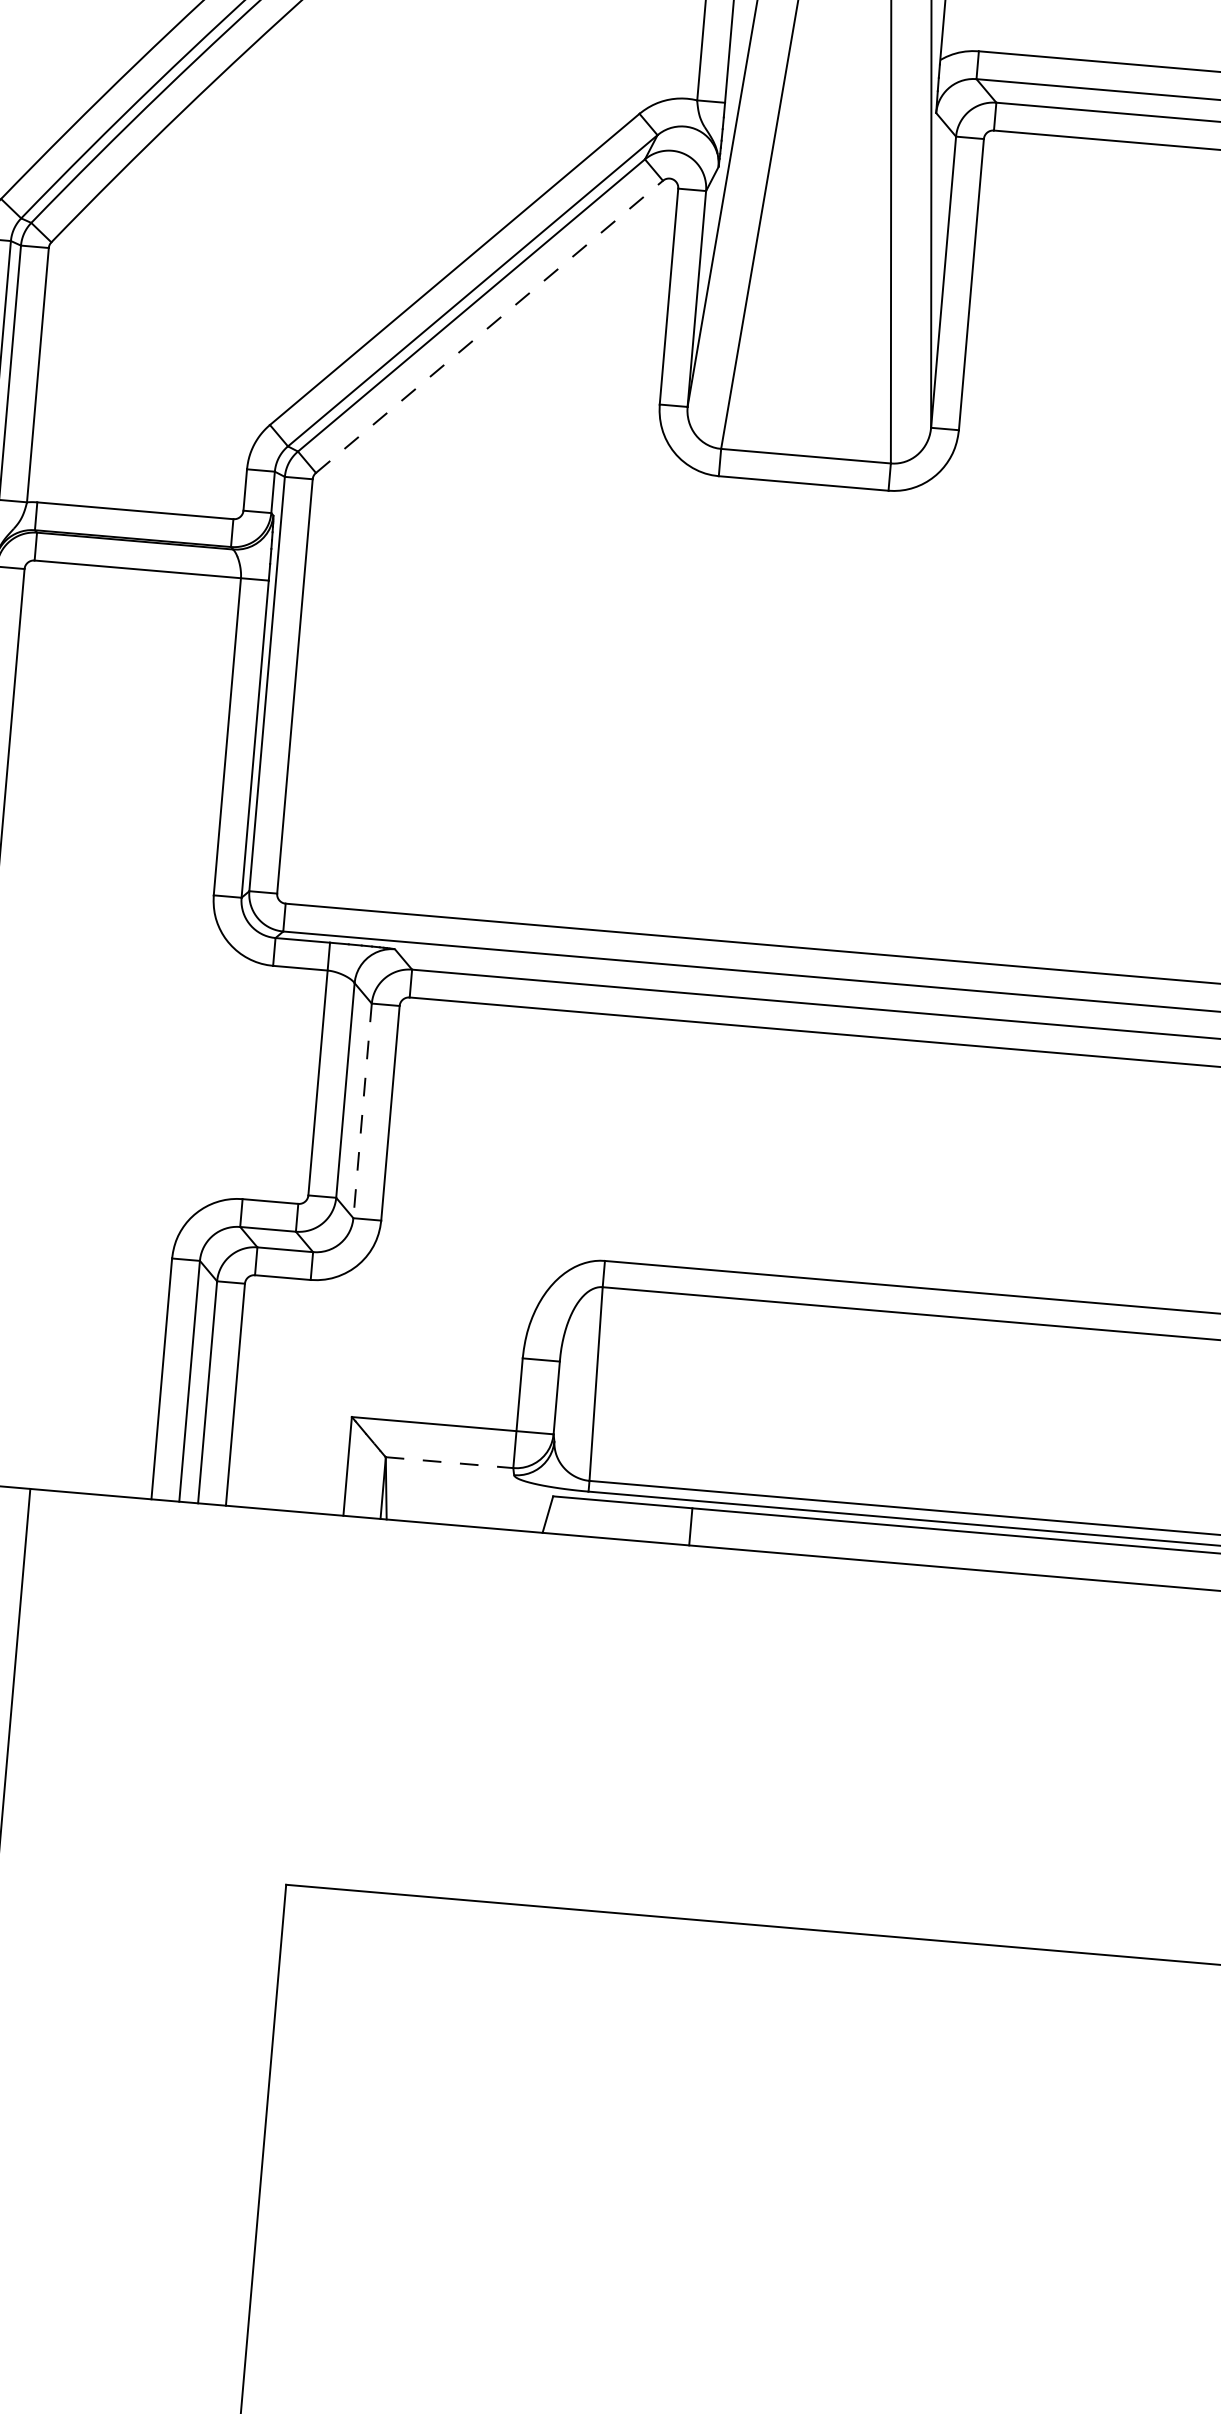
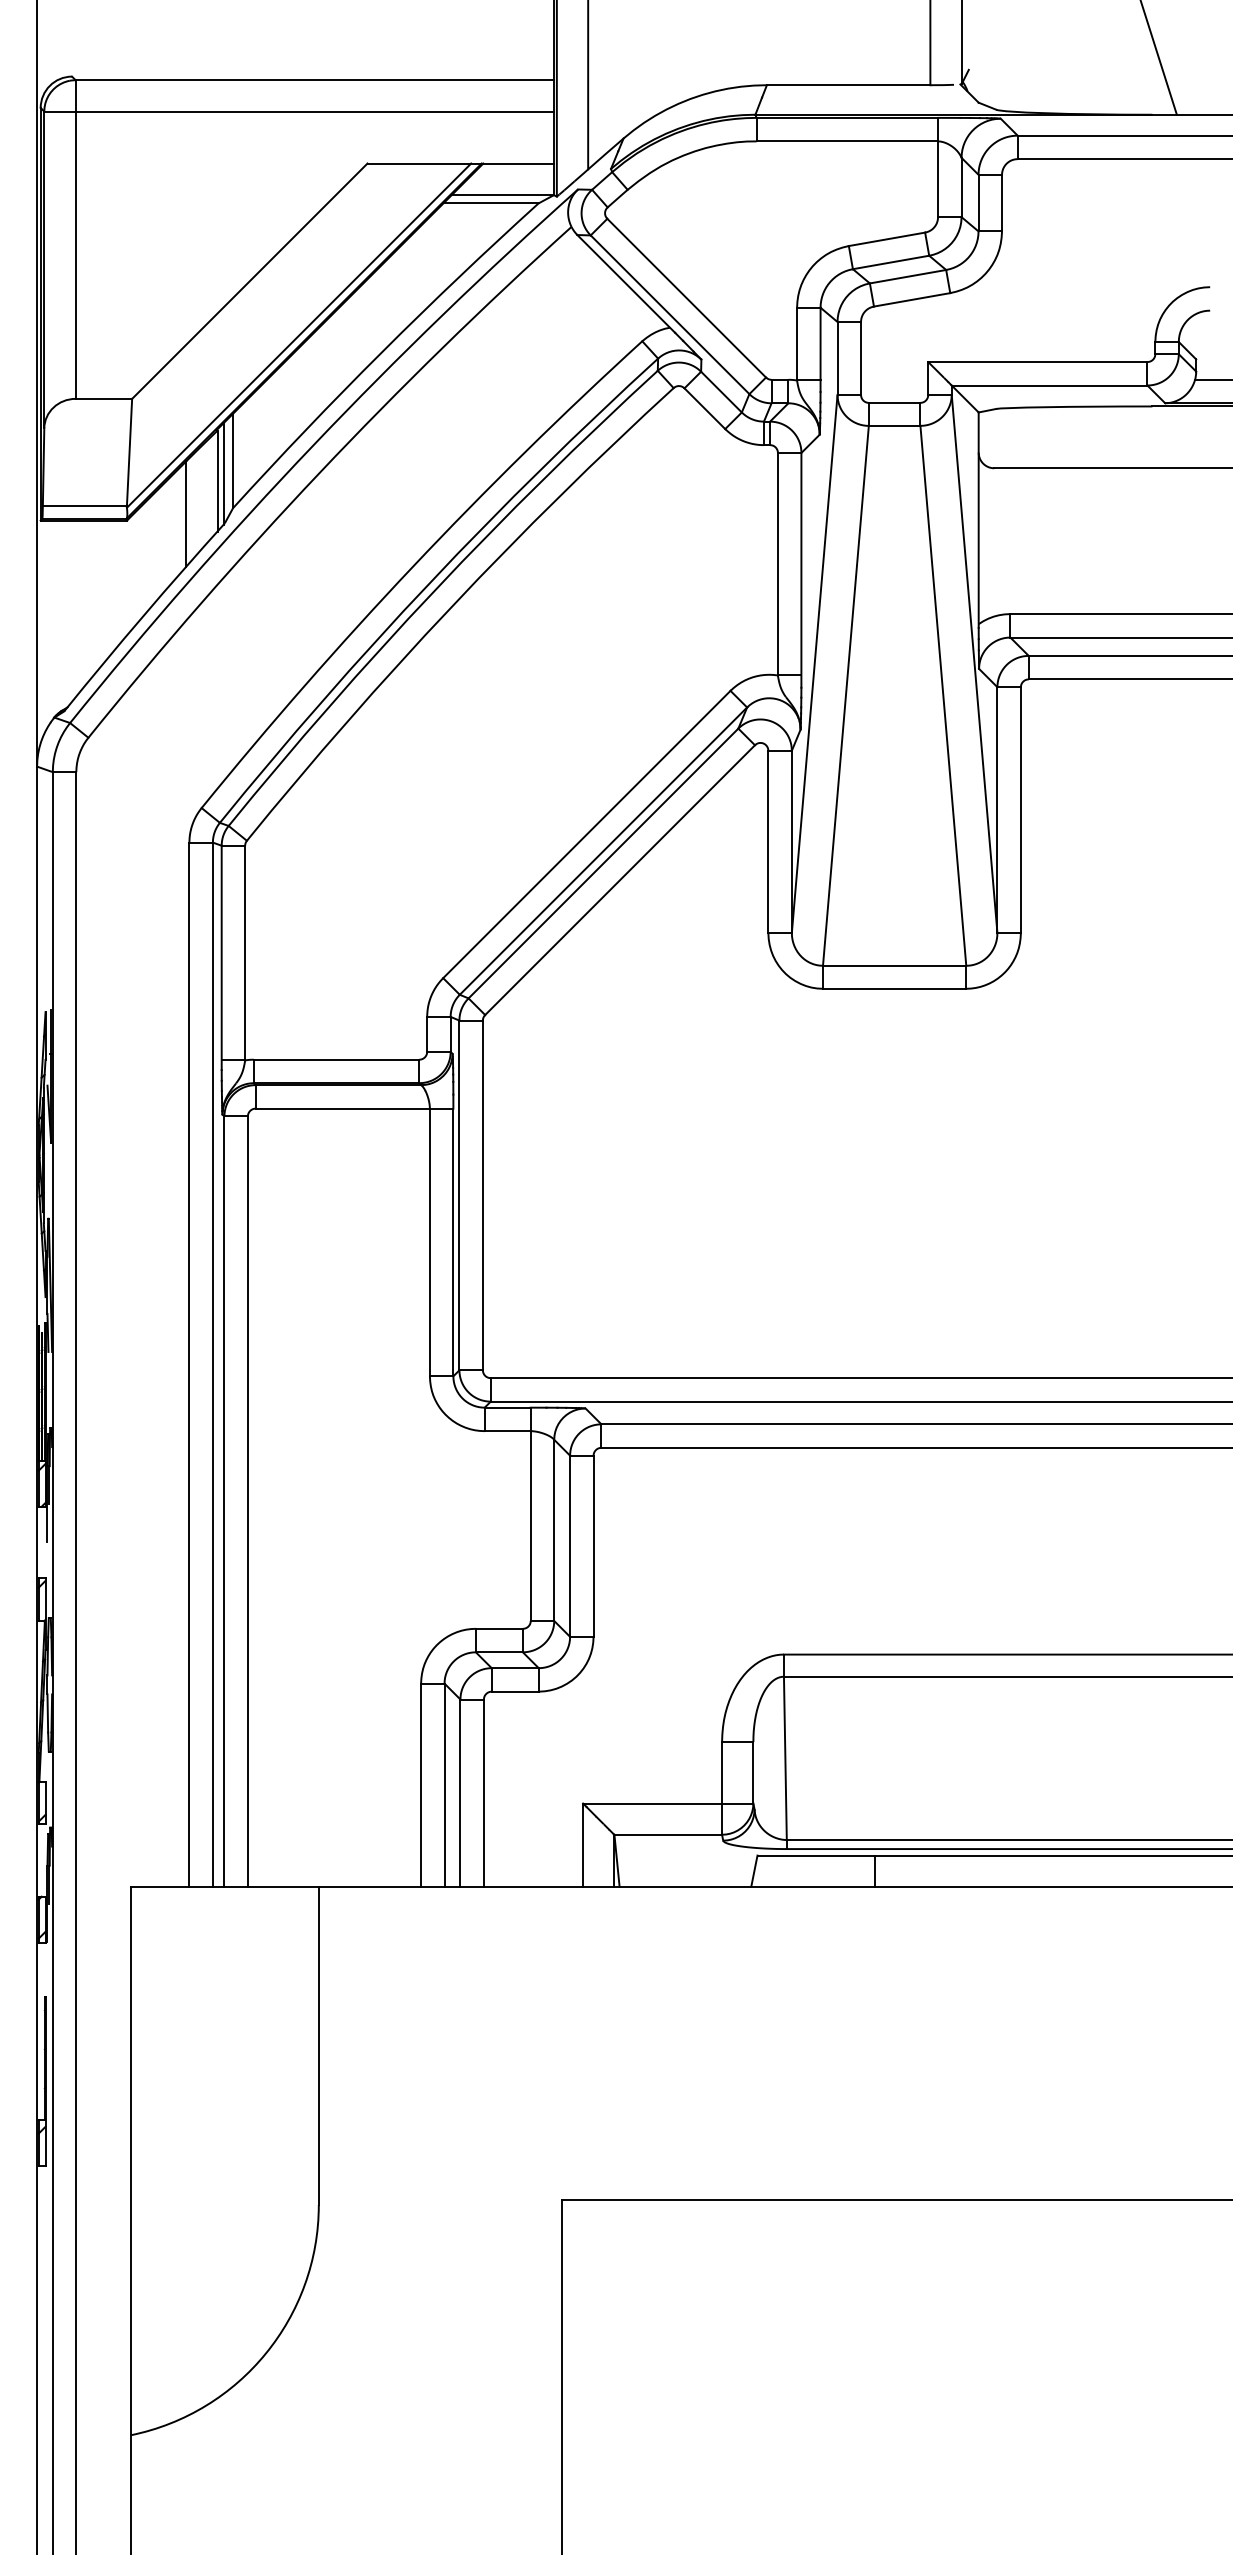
line: (489, 327) -> (620, 880), dashed -> solid
line: (363, 1111) -> (570, 1546), dashed -> solid
line: (449, 1462) -> (668, 1834), dashed -> solid

